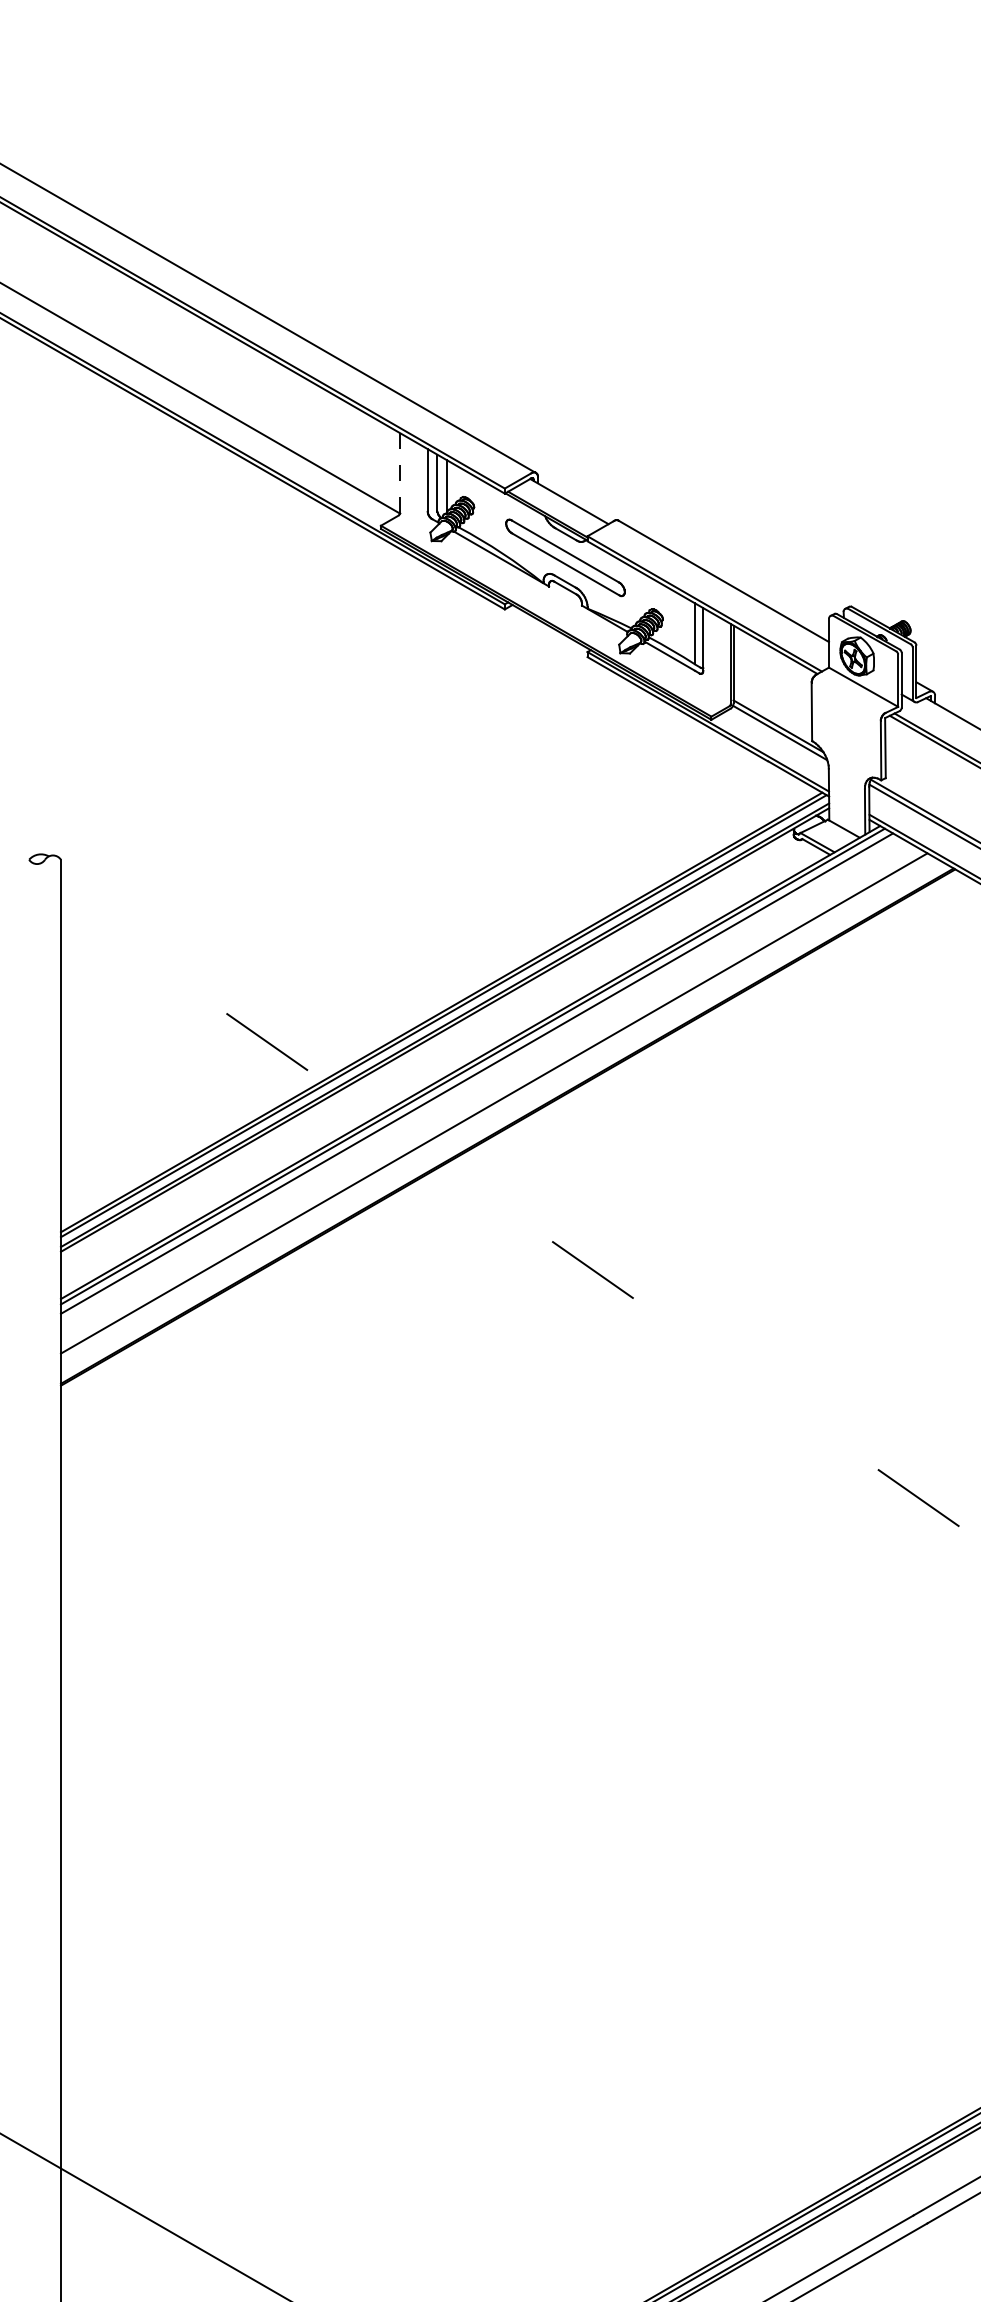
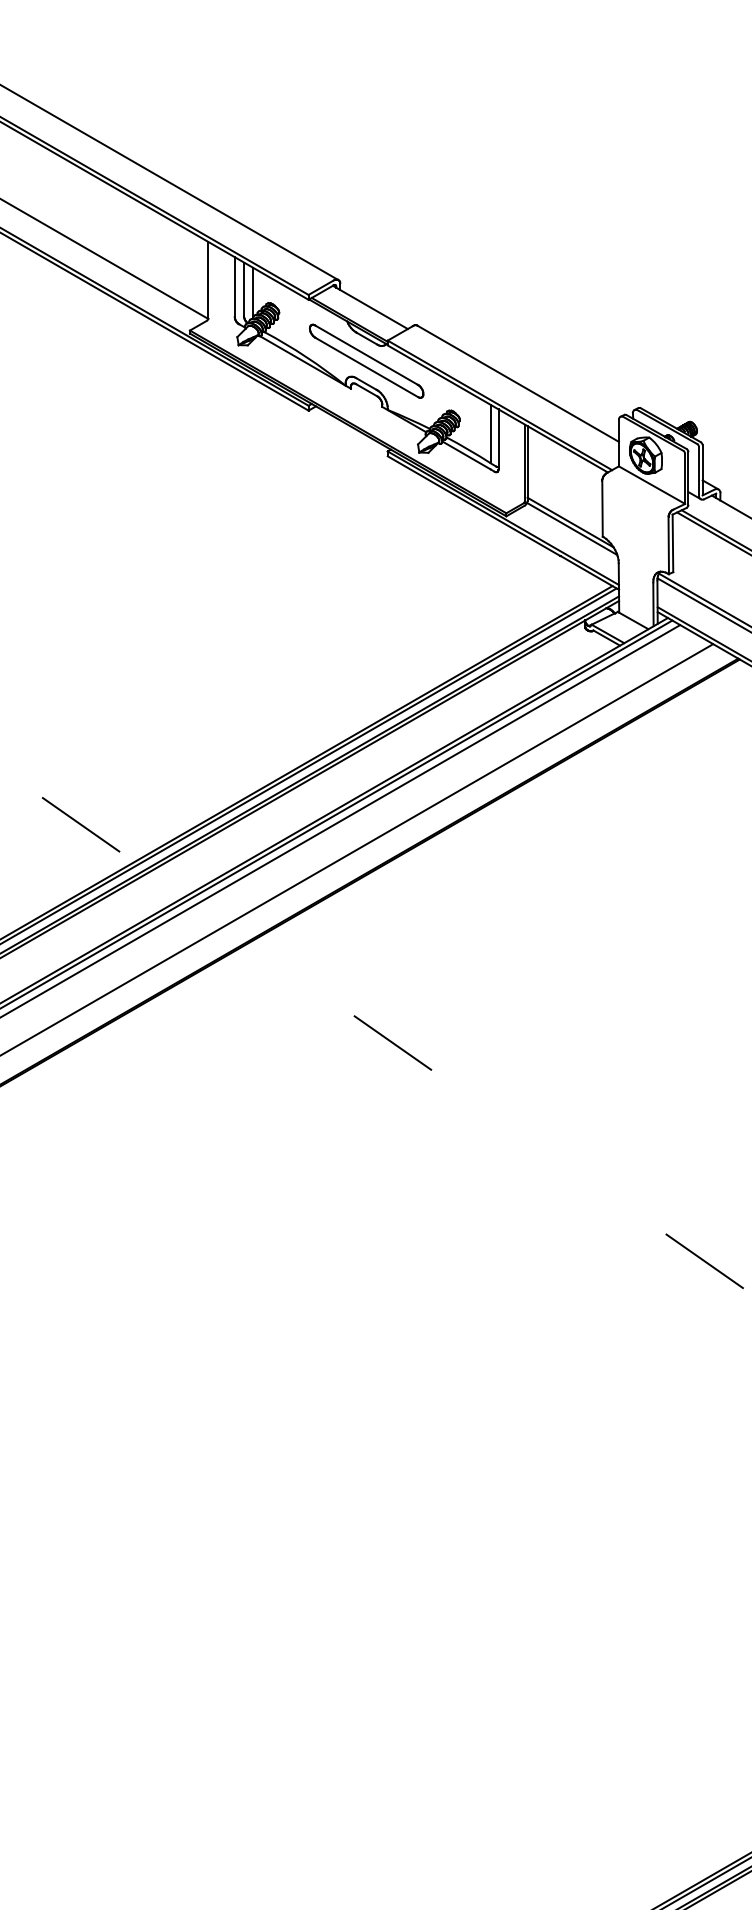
line: (400, 472) -> (208, 279), dashed -> solid

